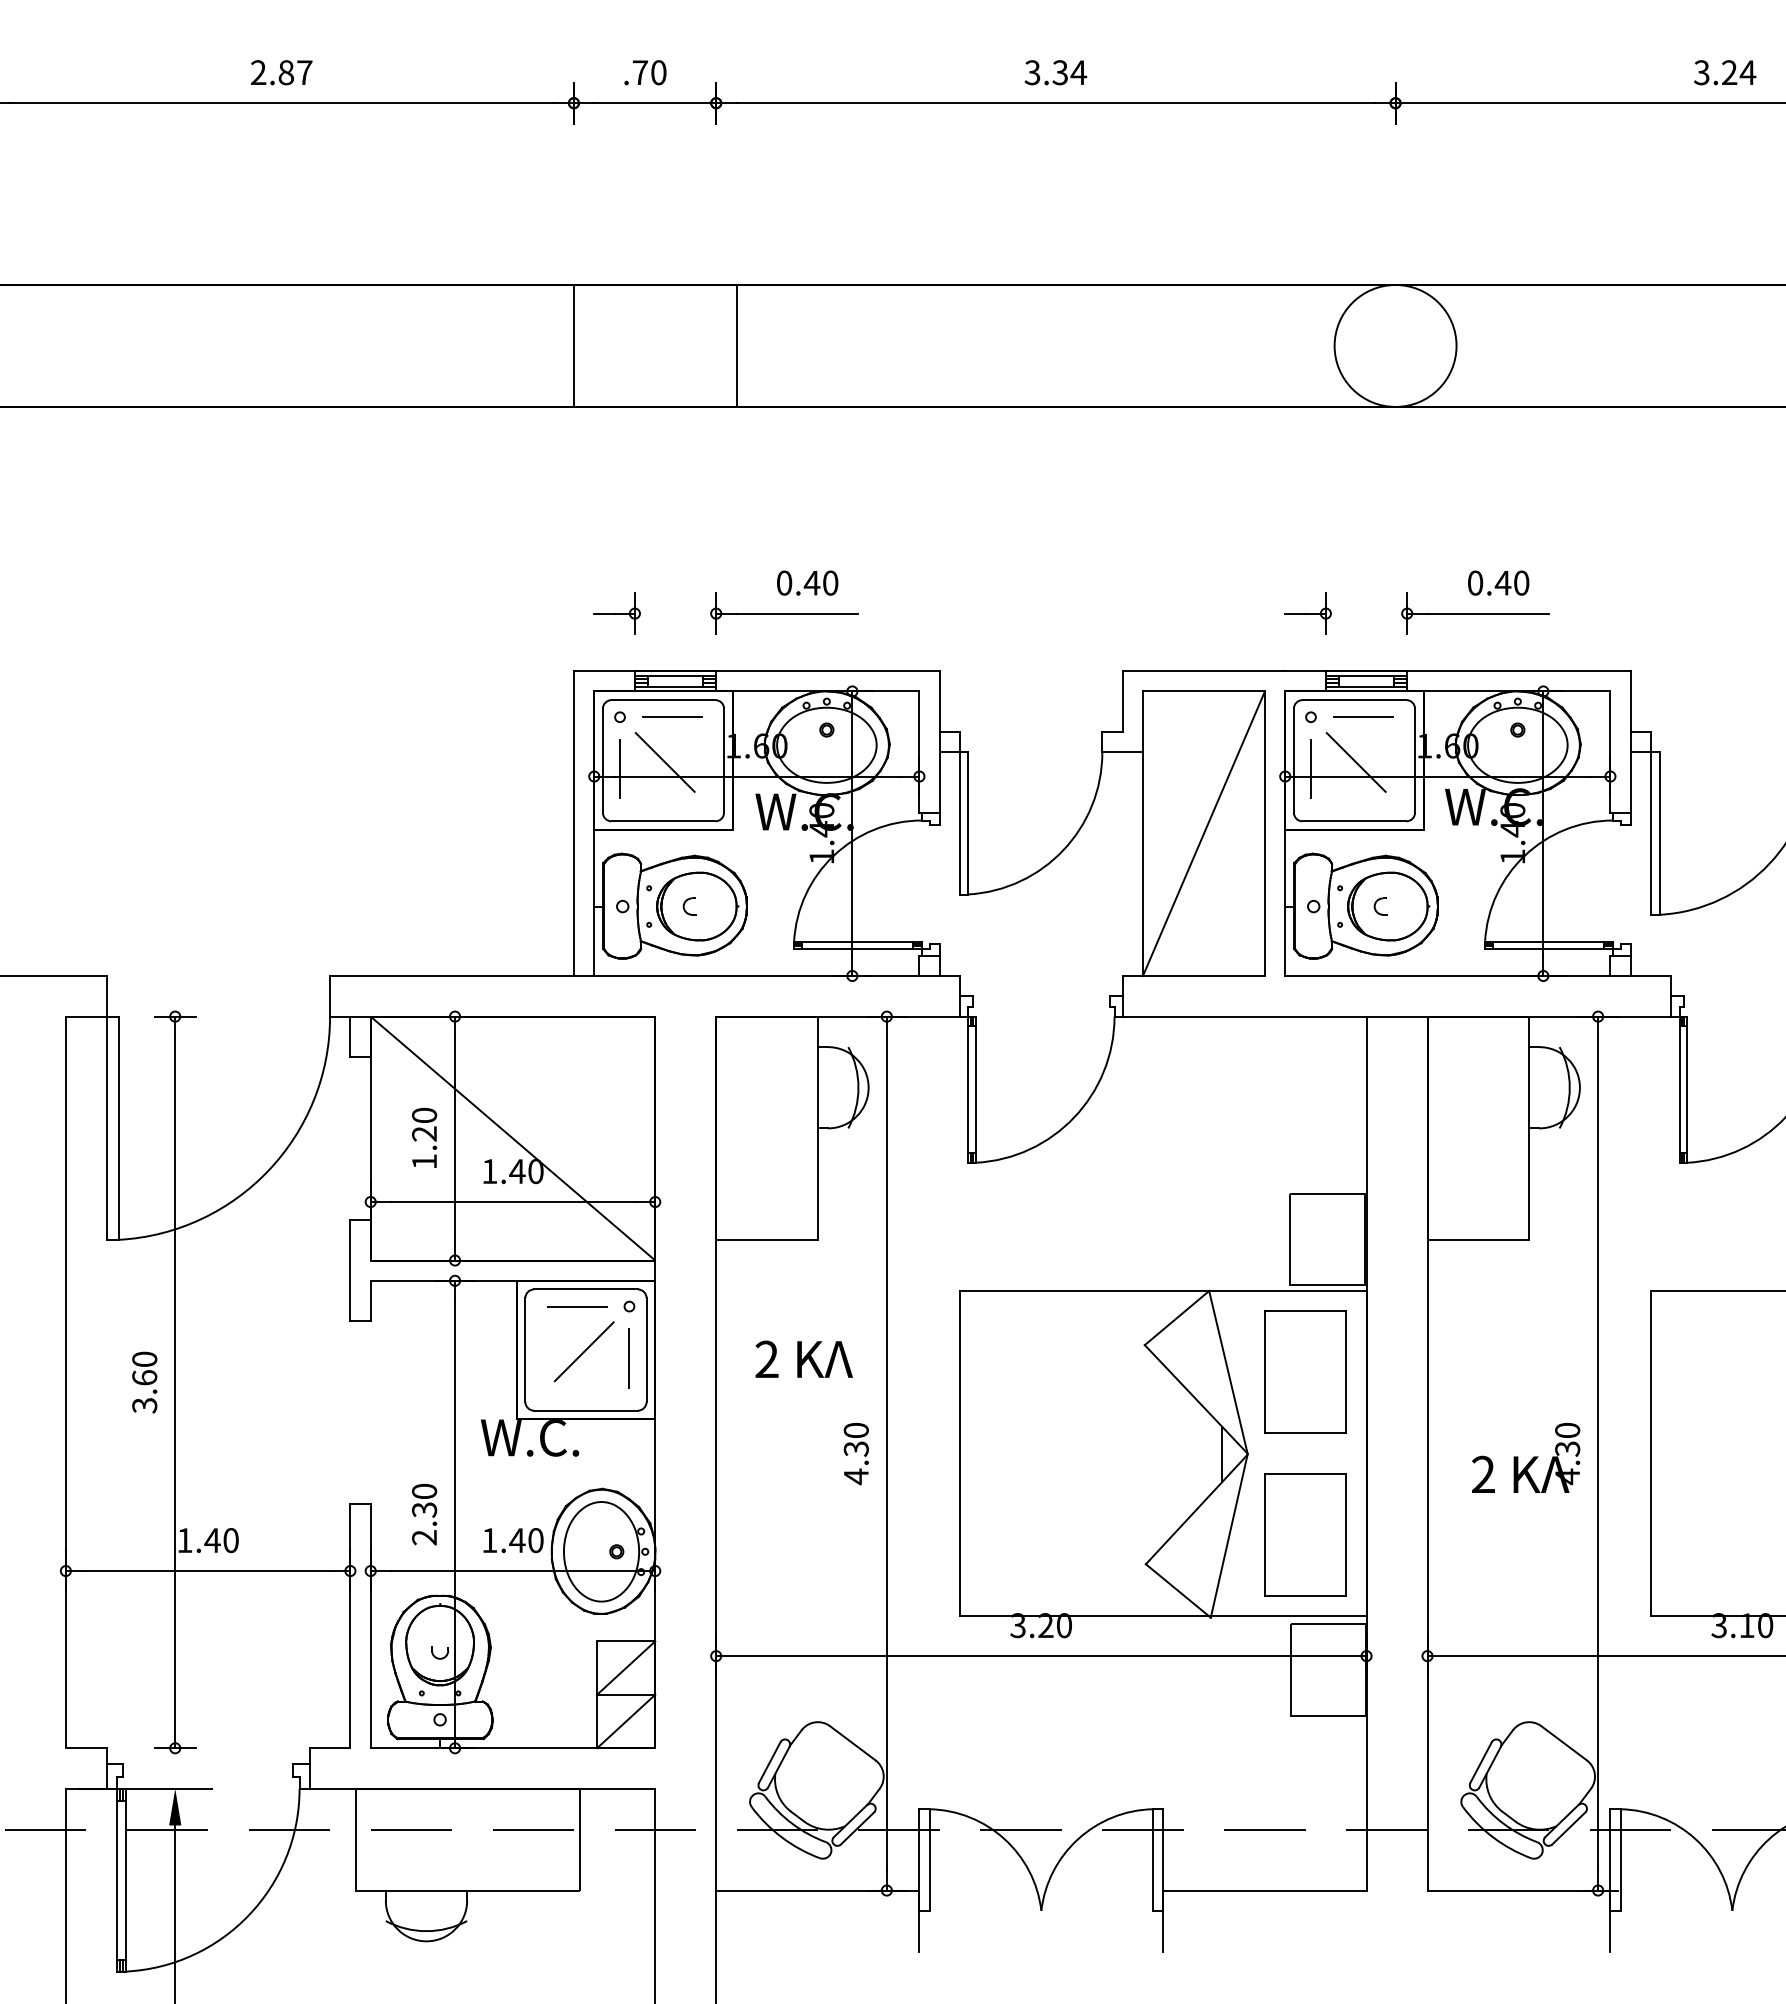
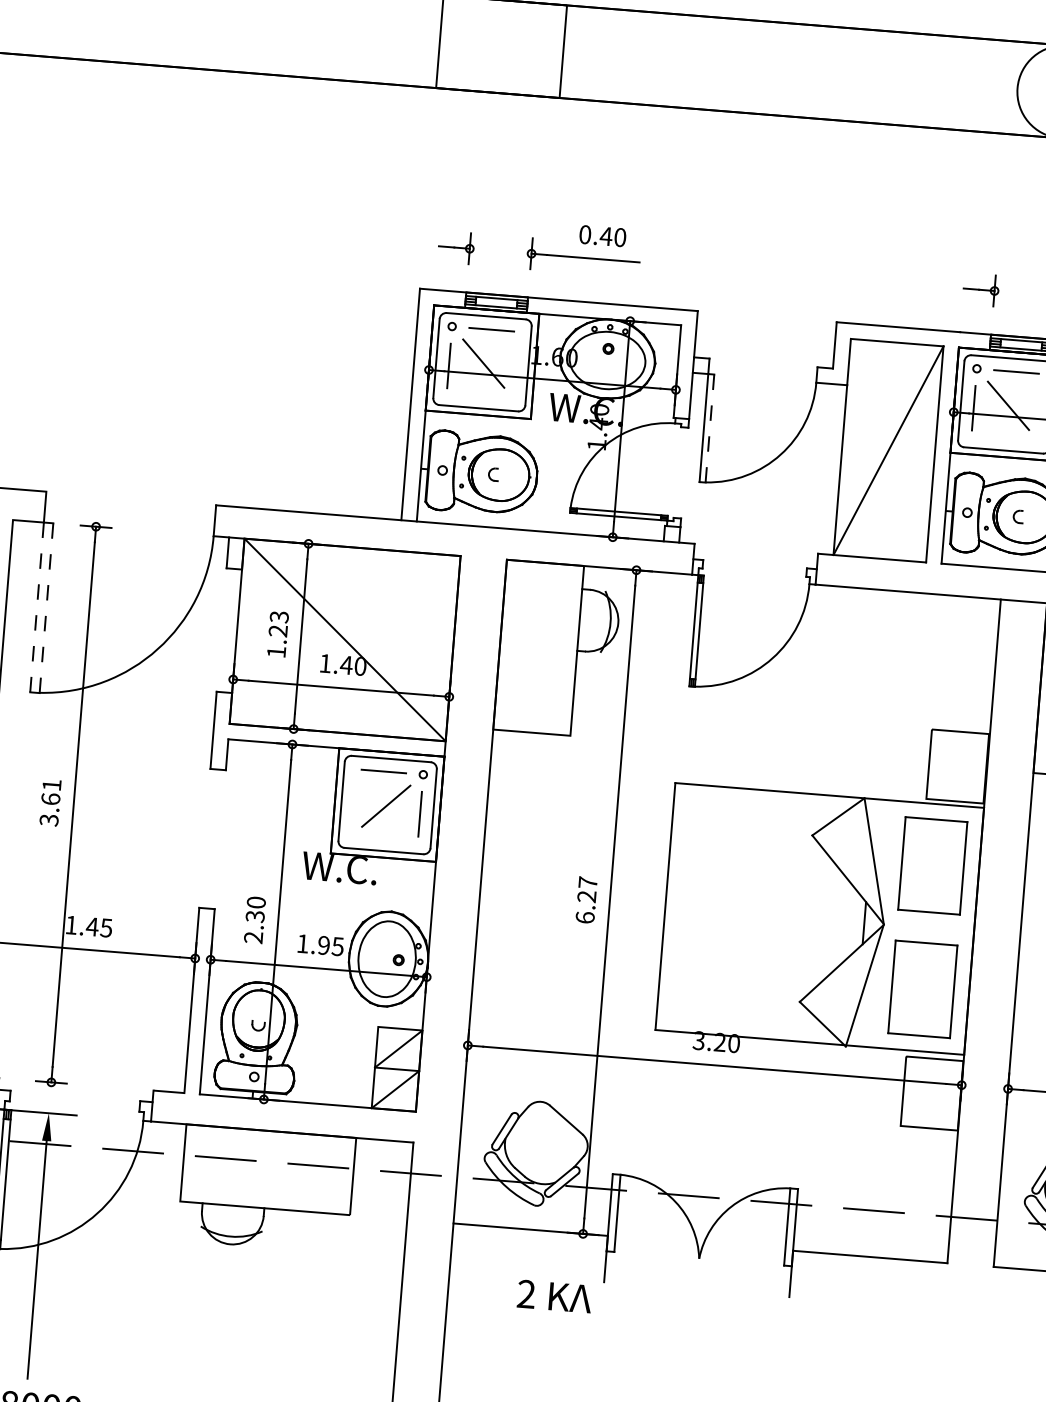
line: (967, 823) -> (709, 428), solid -> dashed
text: (424, 1115) -> (279, 617), 1.20 -> 1.23
line: (106, 1128) -> (37, 607), solid -> dashed
line: (118, 1128) -> (46, 608), solid -> dashed
text: (144, 1358) -> (51, 784), 3.60 -> 3.61
text: (803, 1358) -> (554, 1295), moved
text: (855, 1453) -> (586, 900), 4.30 -> 6.27
text: (230, 1540) -> (106, 927), 1.40 -> 1.45
text: (526, 1540) -> (330, 946), 1.40 -> 1.95

